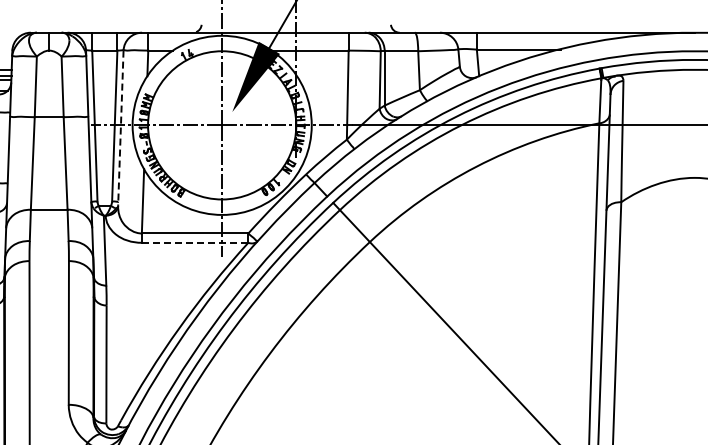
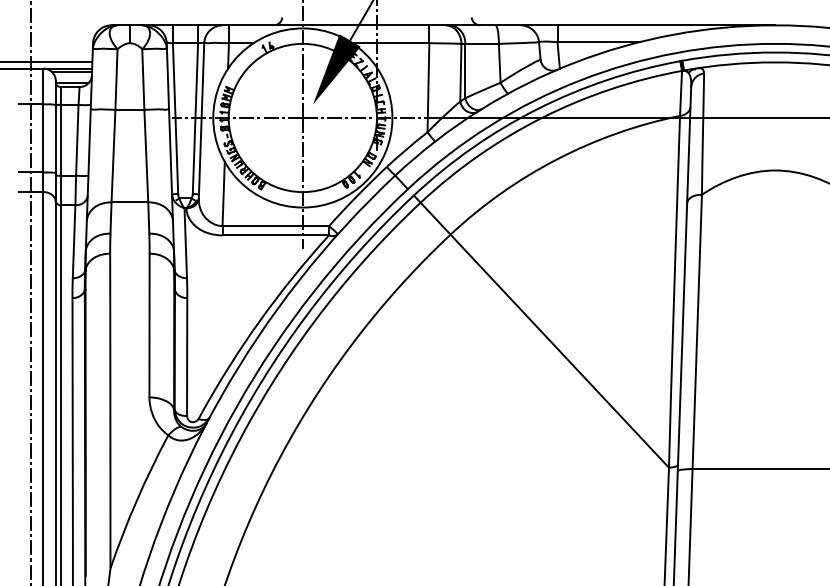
line: (120, 127) -> (201, 120), dashed -> solid
line: (195, 242) -> (276, 235), dashed -> solid

